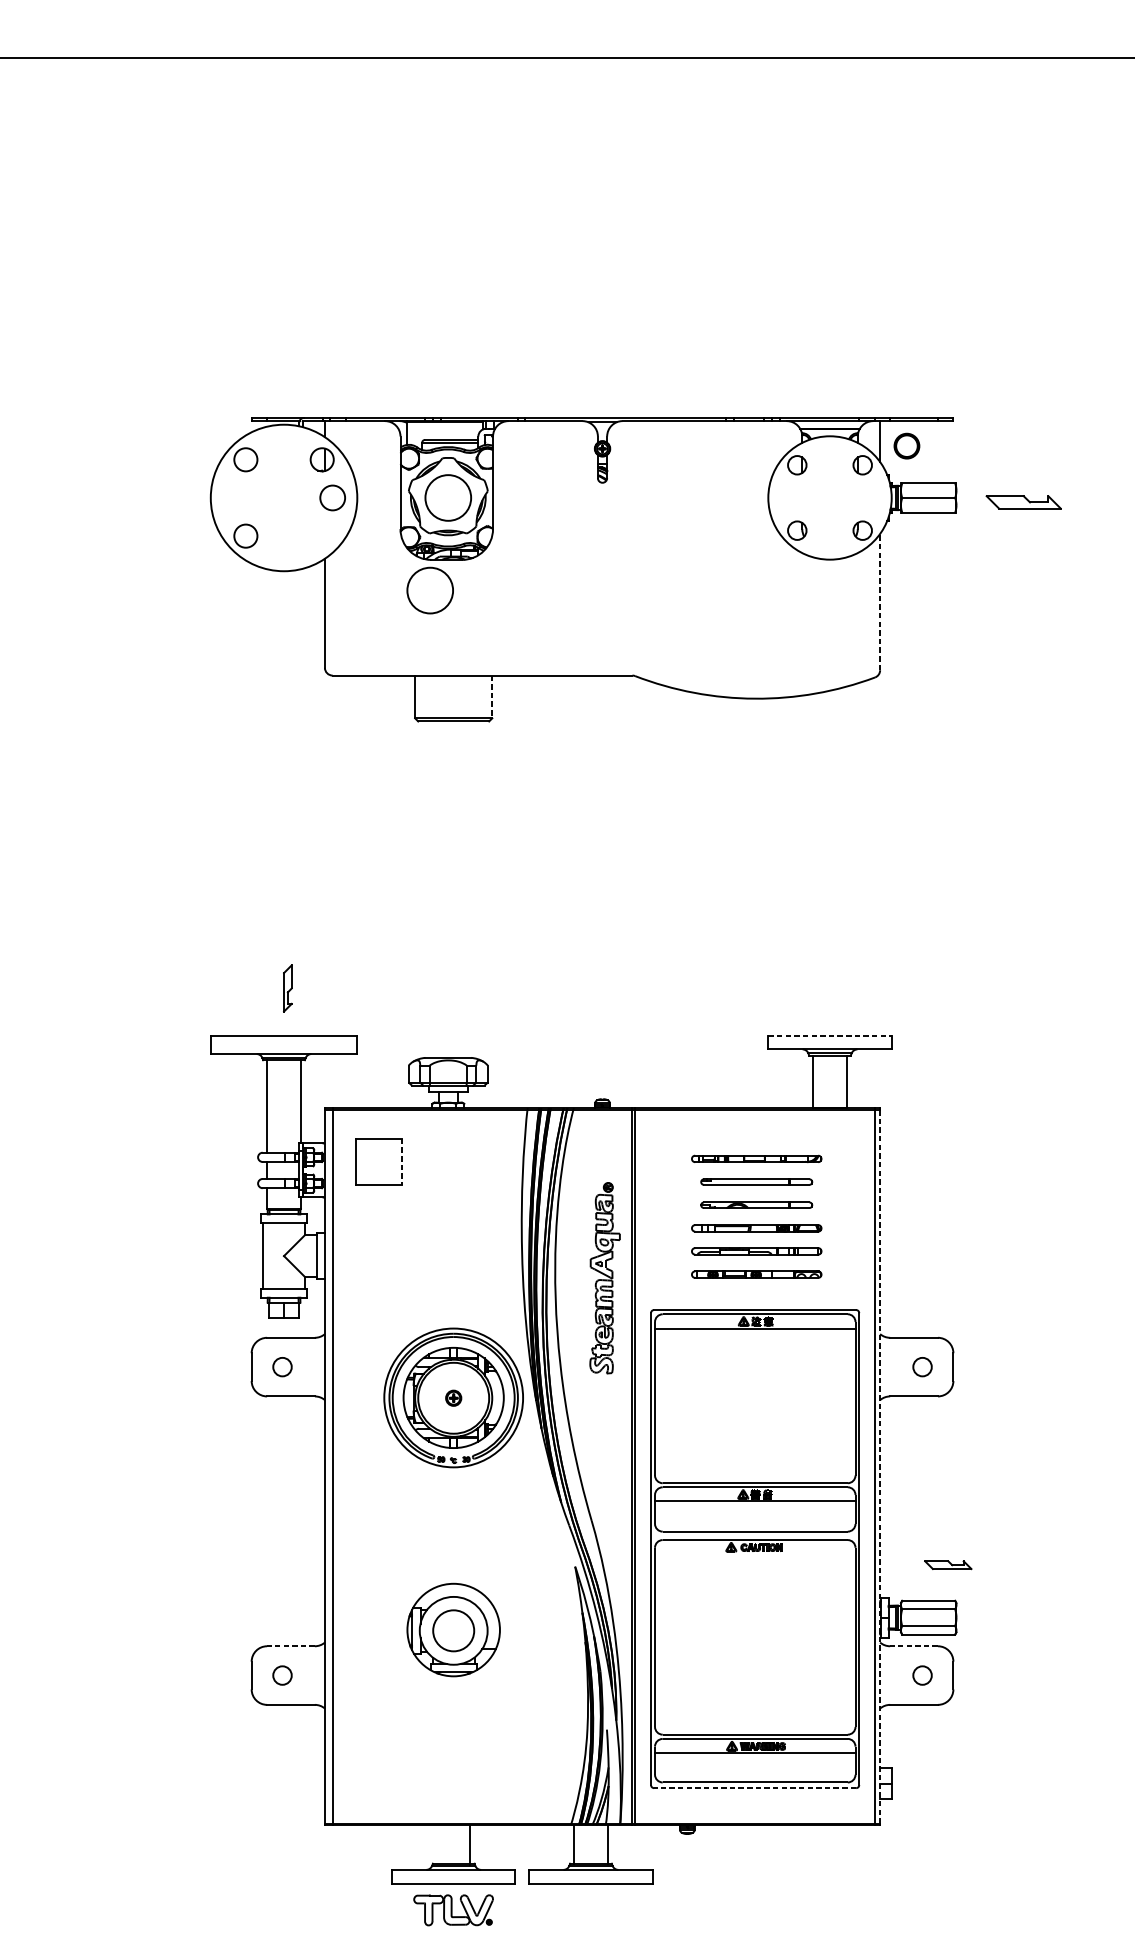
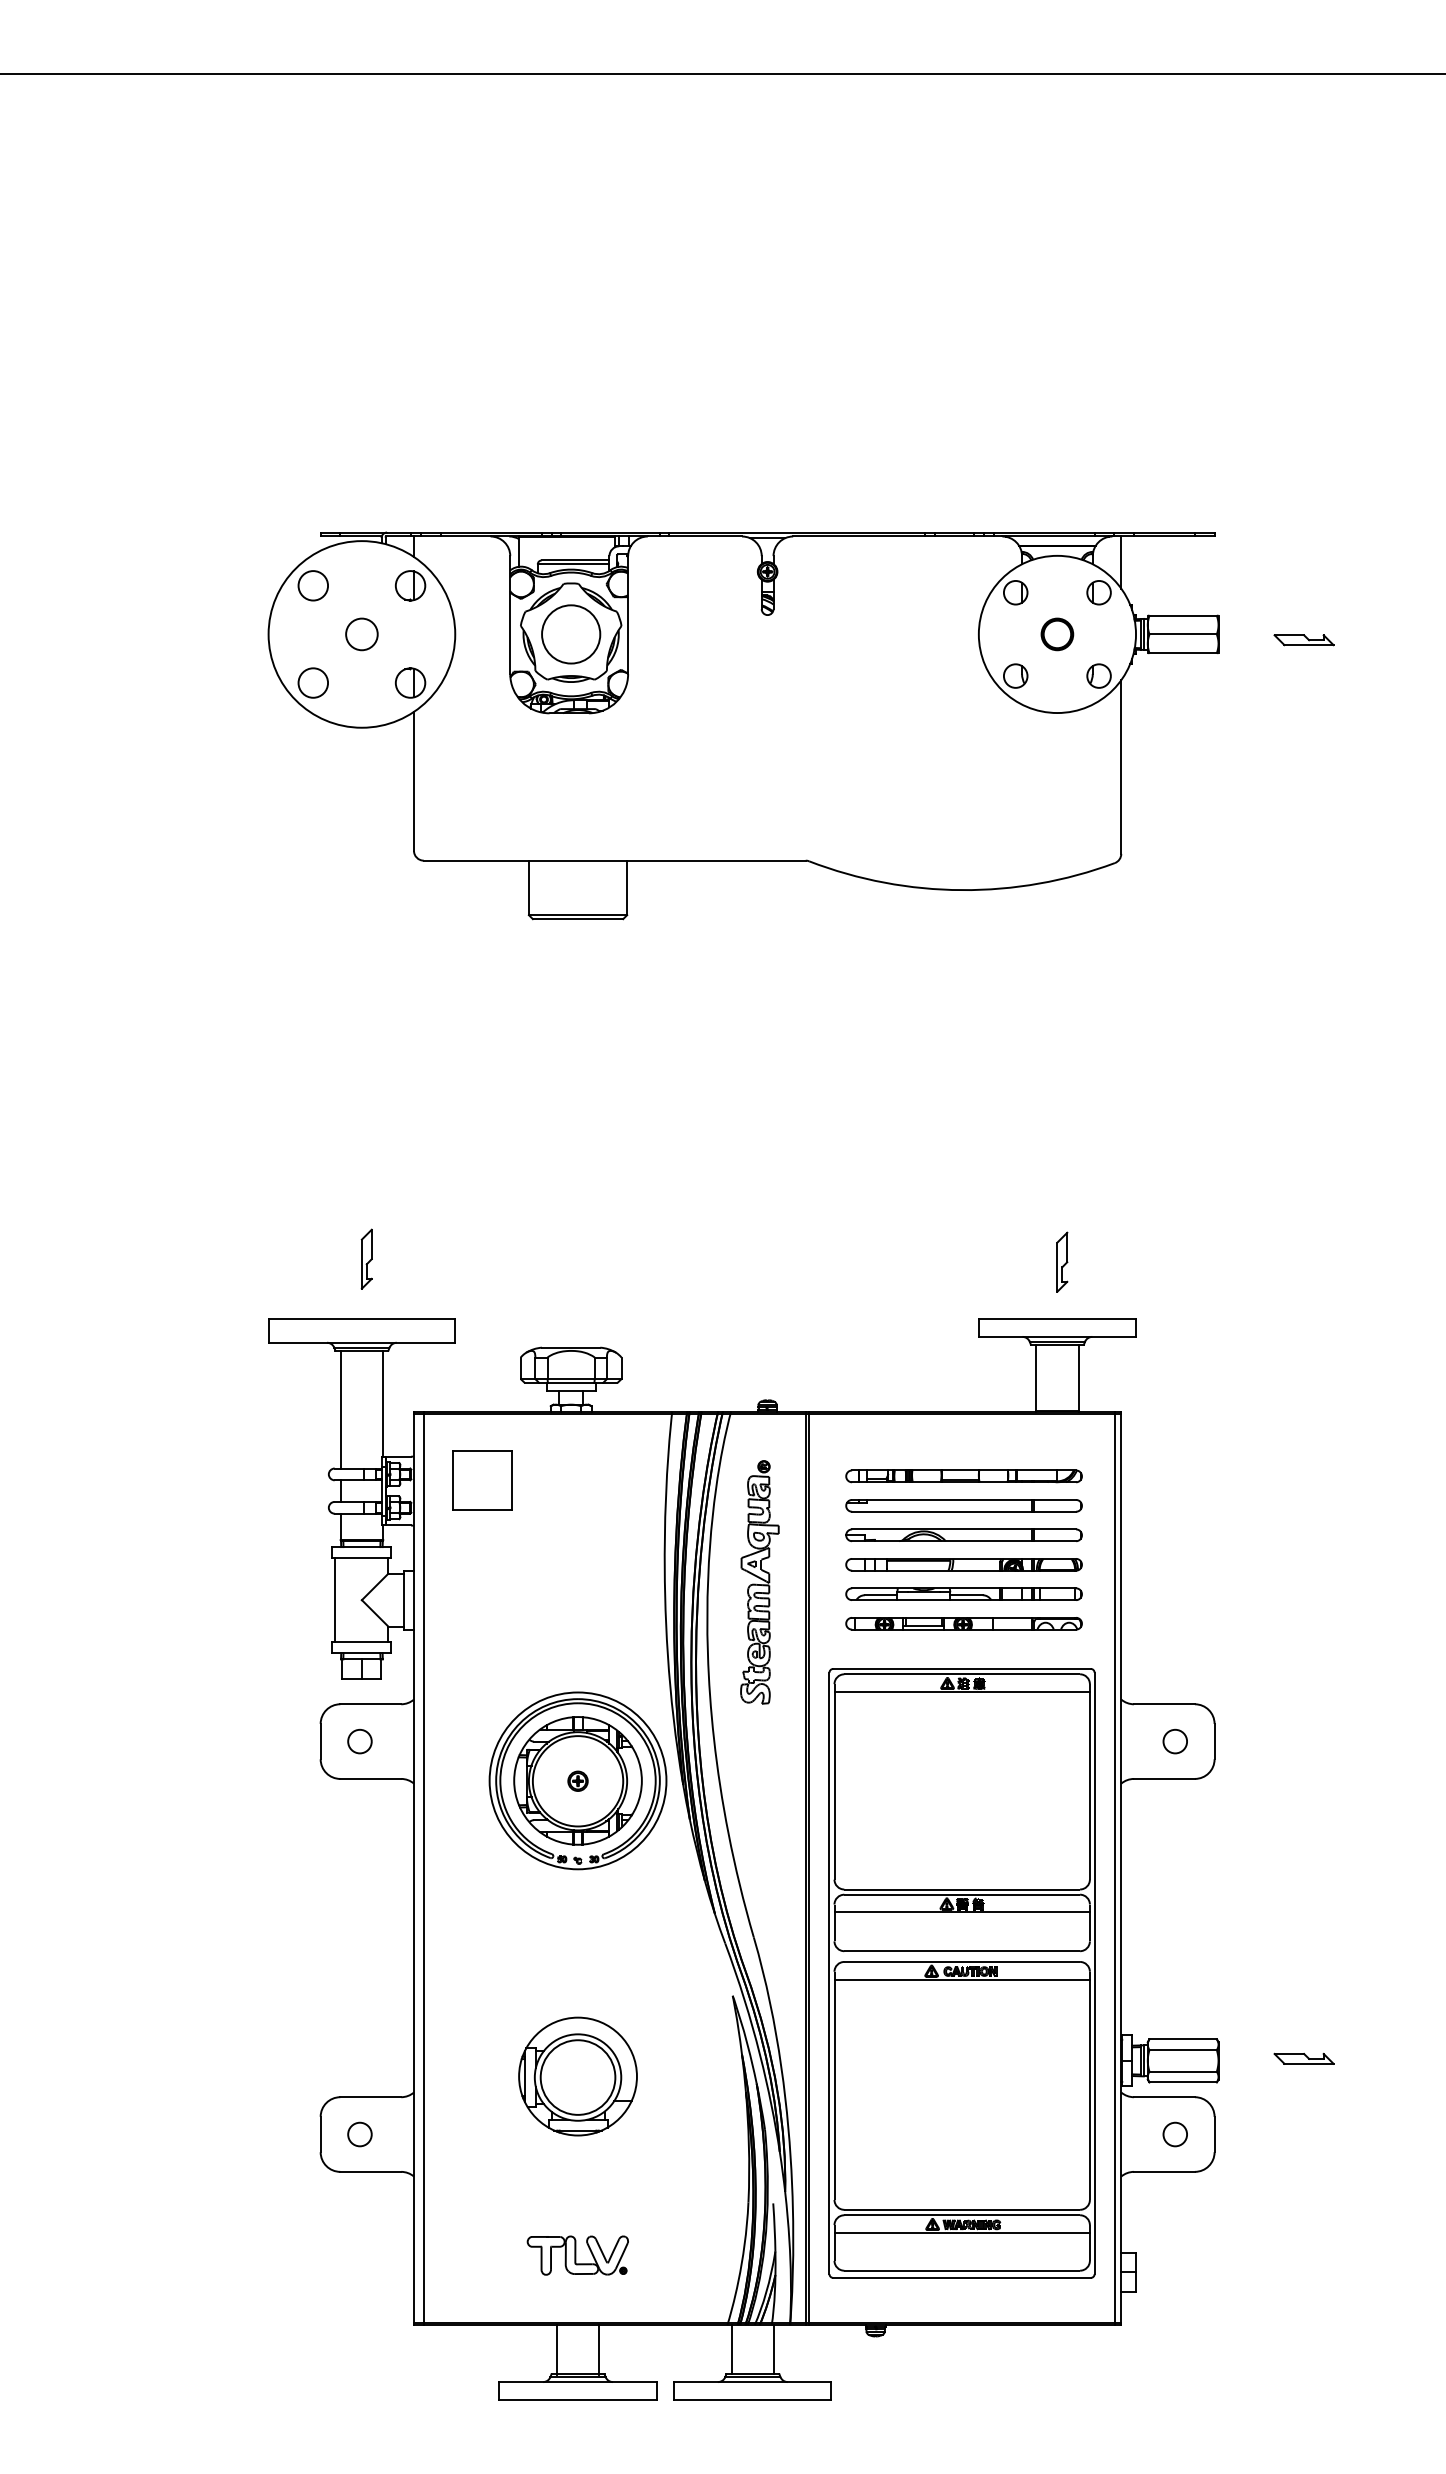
part: (907, 446) -> (1057, 634), moved
circle: (332, 498) -> (361, 634), moved
part: (1023, 502) -> (1303, 640), size x0.62
part: (322, 535) -> (410, 682), added
circle: (430, 590) -> (548, 752), removed
line: (880, 602) -> (1121, 767), dashed -> solid
line: (492, 697) -> (627, 888), dashed -> solid
part: (834, 990) -> (1062, 1261), added
line: (830, 1035) -> (1057, 1319), dashed -> solid
part: (756, 1159) -> (963, 1476), size x1.43
line: (402, 1162) -> (512, 1480), dashed -> solid
part: (756, 1181) -> (963, 1505), size x1.67
part: (756, 1205) -> (963, 1535), size x1.67
part: (756, 1228) -> (963, 1564), size x1.43
part: (756, 1250) -> (963, 1593), size x1.43
part: (756, 1274) -> (963, 1623), size x1.43
part: (604, 1278) -> (759, 1582), moved
line: (880, 1466) -> (1121, 1868), dashed -> solid
line: (755, 1554) -> (962, 1980), added
part: (947, 1564) -> (1303, 2058), moved
circle: (453, 1630) -> (577, 2077), size x1.43
line: (290, 1646) -> (370, 2097), dashed -> solid
line: (914, 1646) -> (1164, 2097), dashed -> solid
line: (755, 1787) -> (962, 2277), dashed -> solid
line: (436, 1845) -> (556, 2350), added
part: (453, 1910) -> (577, 2255), moved

